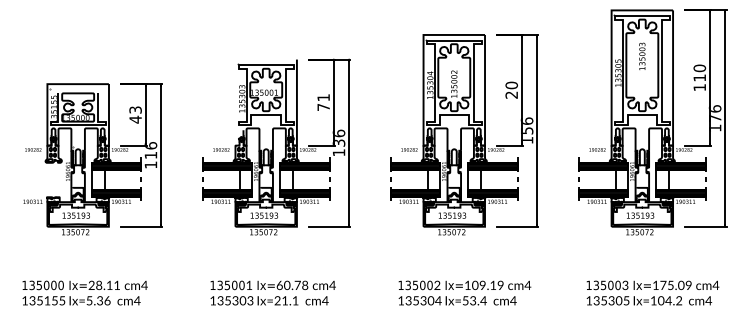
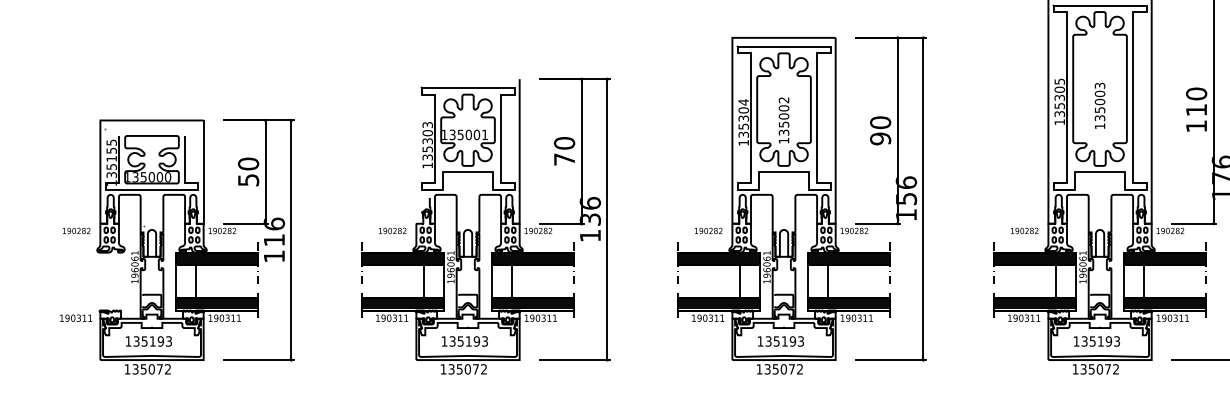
text: (642, 55) -> (1100, 104), moved
text: (511, 94) -> (880, 137), 20 -> 90
text: (323, 97) -> (564, 142), 71 -> 70
text: (135, 114) -> (248, 171), 43 -> 50

